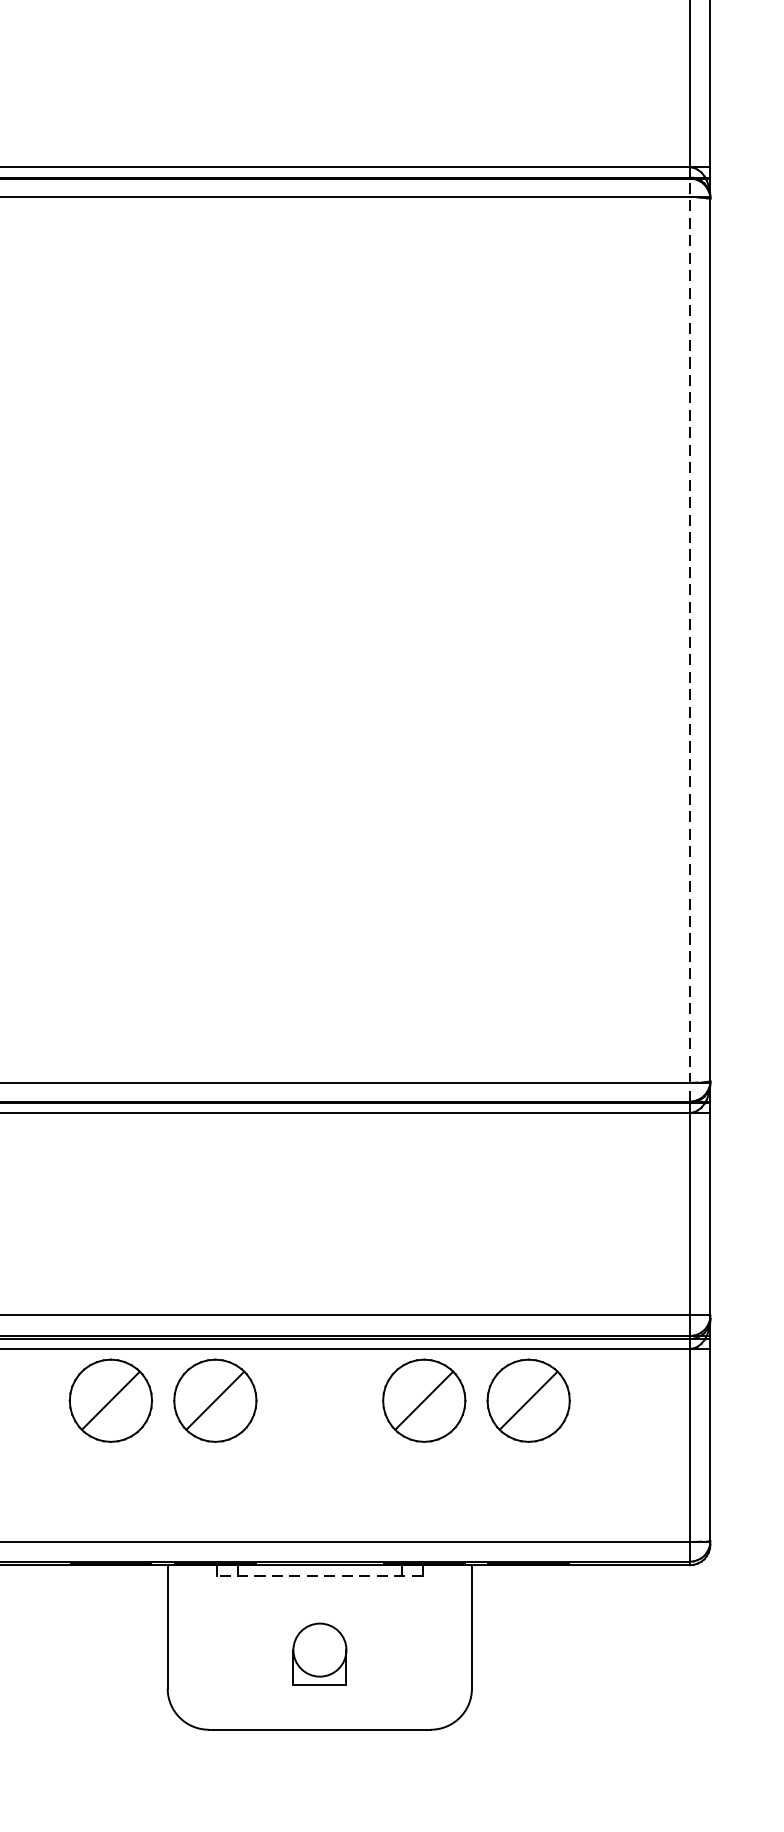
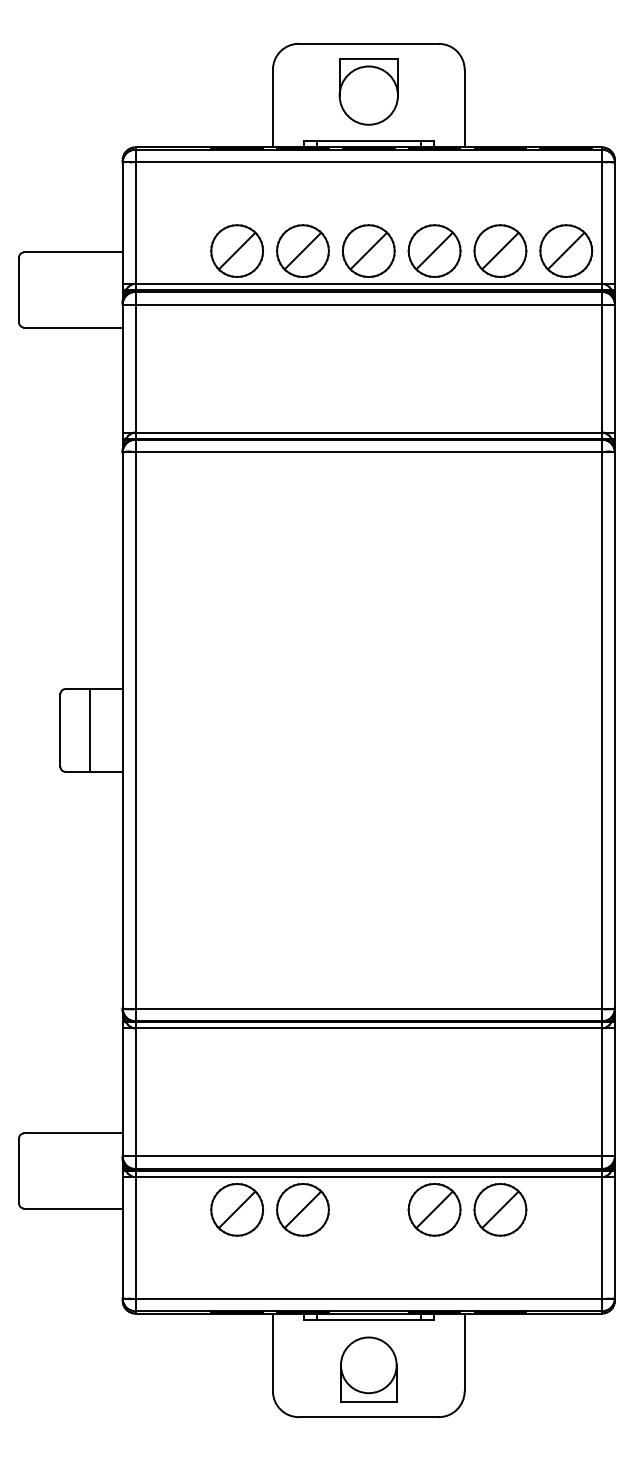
line: (690, 640) -> (602, 730), dashed -> solid
line: (319, 1574) -> (368, 1319), dashed -> solid
part: (319, 1654) -> (368, 1369), size x1.67

